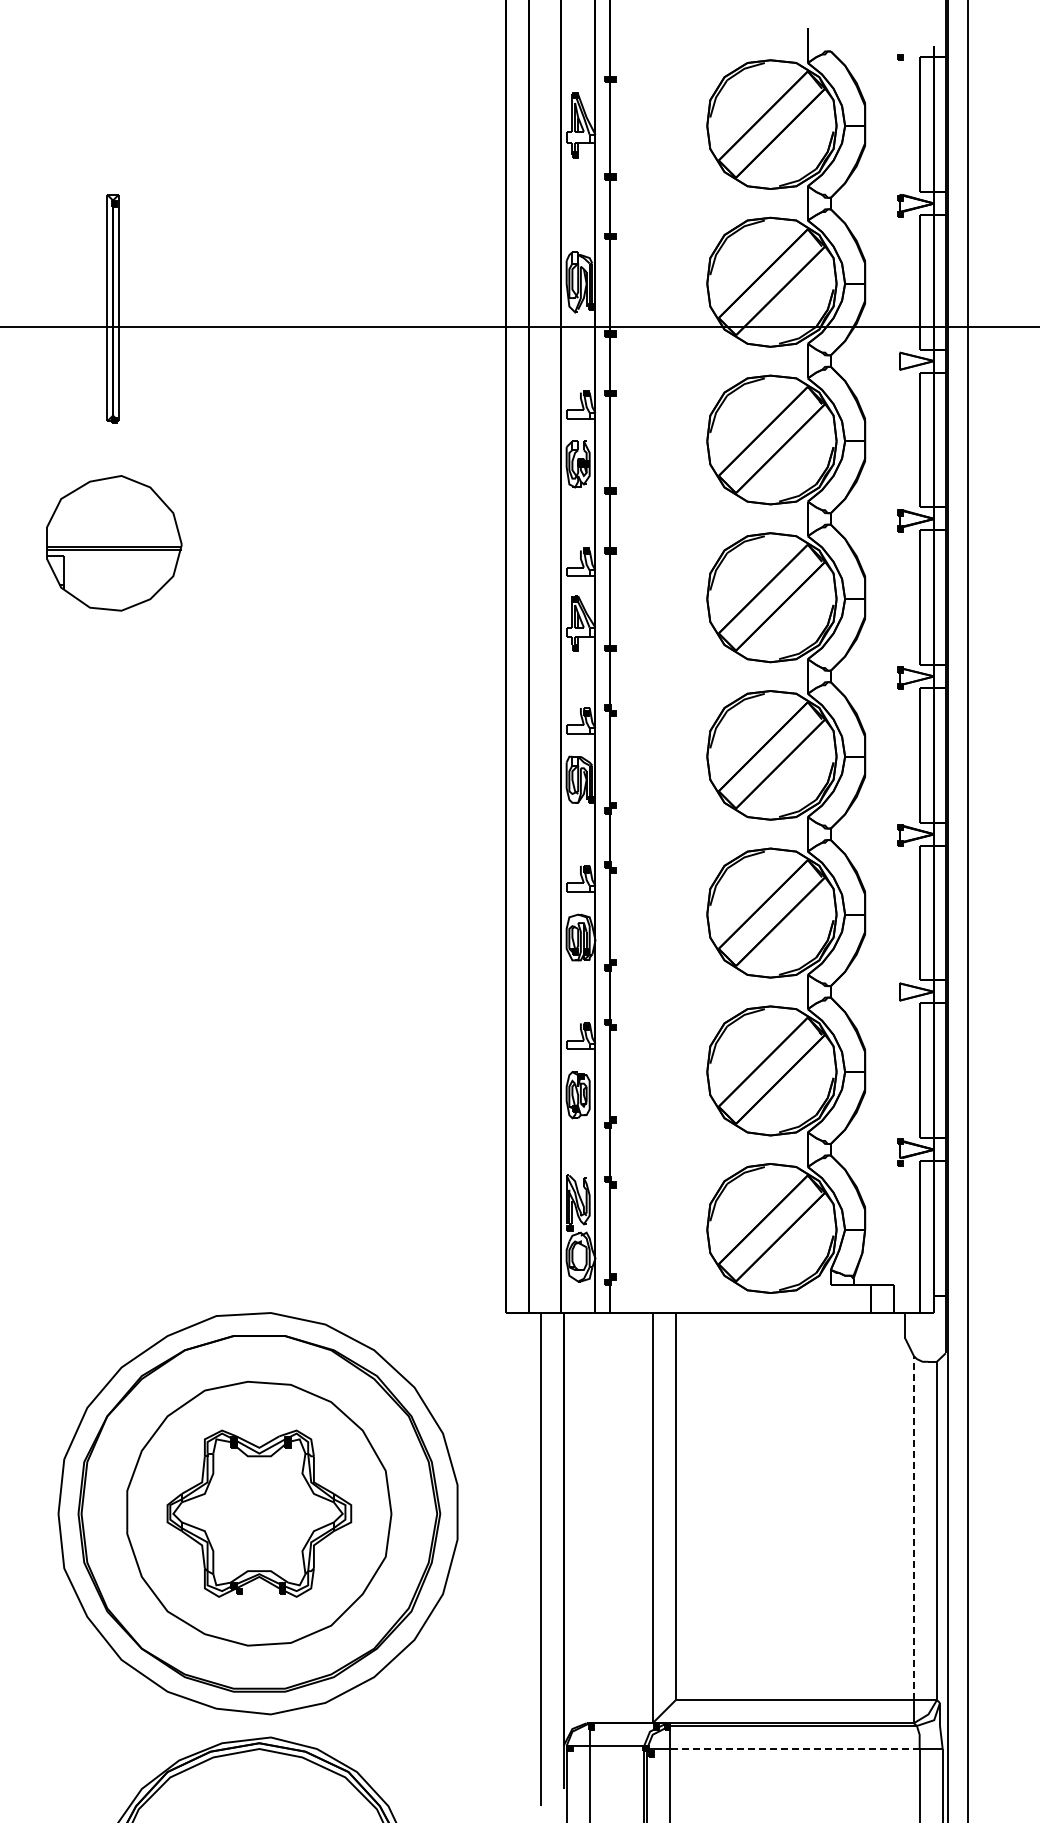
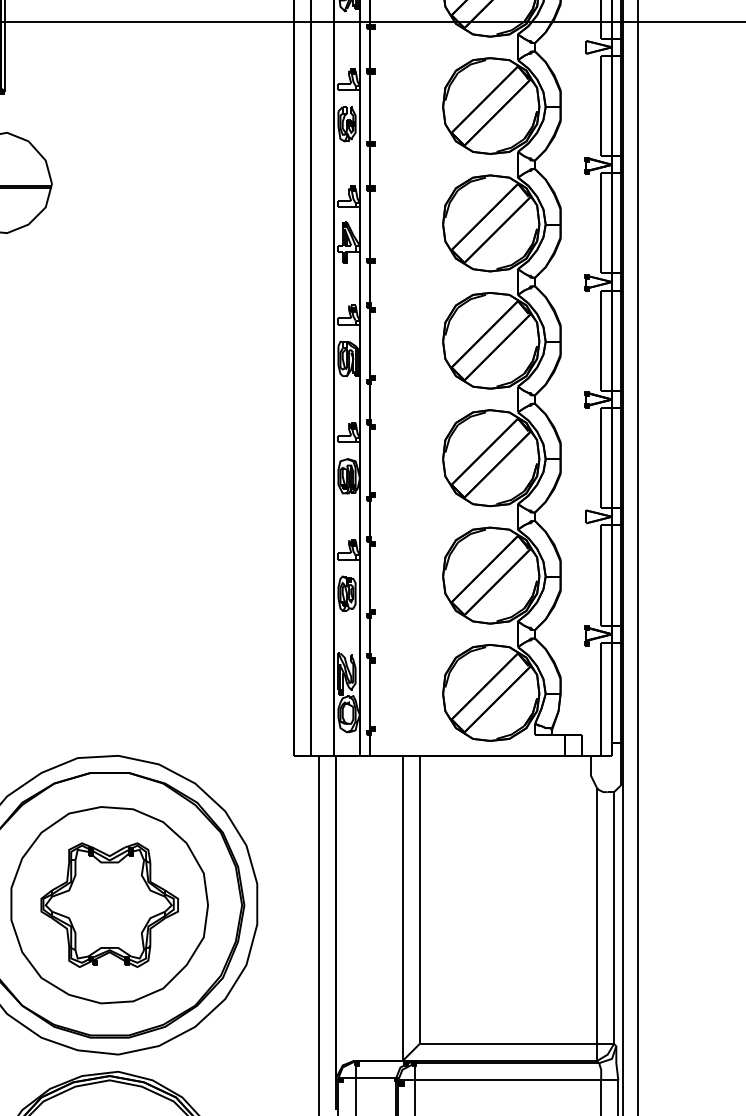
line: (913, 1527) -> (596, 915), dashed -> solid
line: (794, 1749) -> (508, 1080), dashed -> solid

